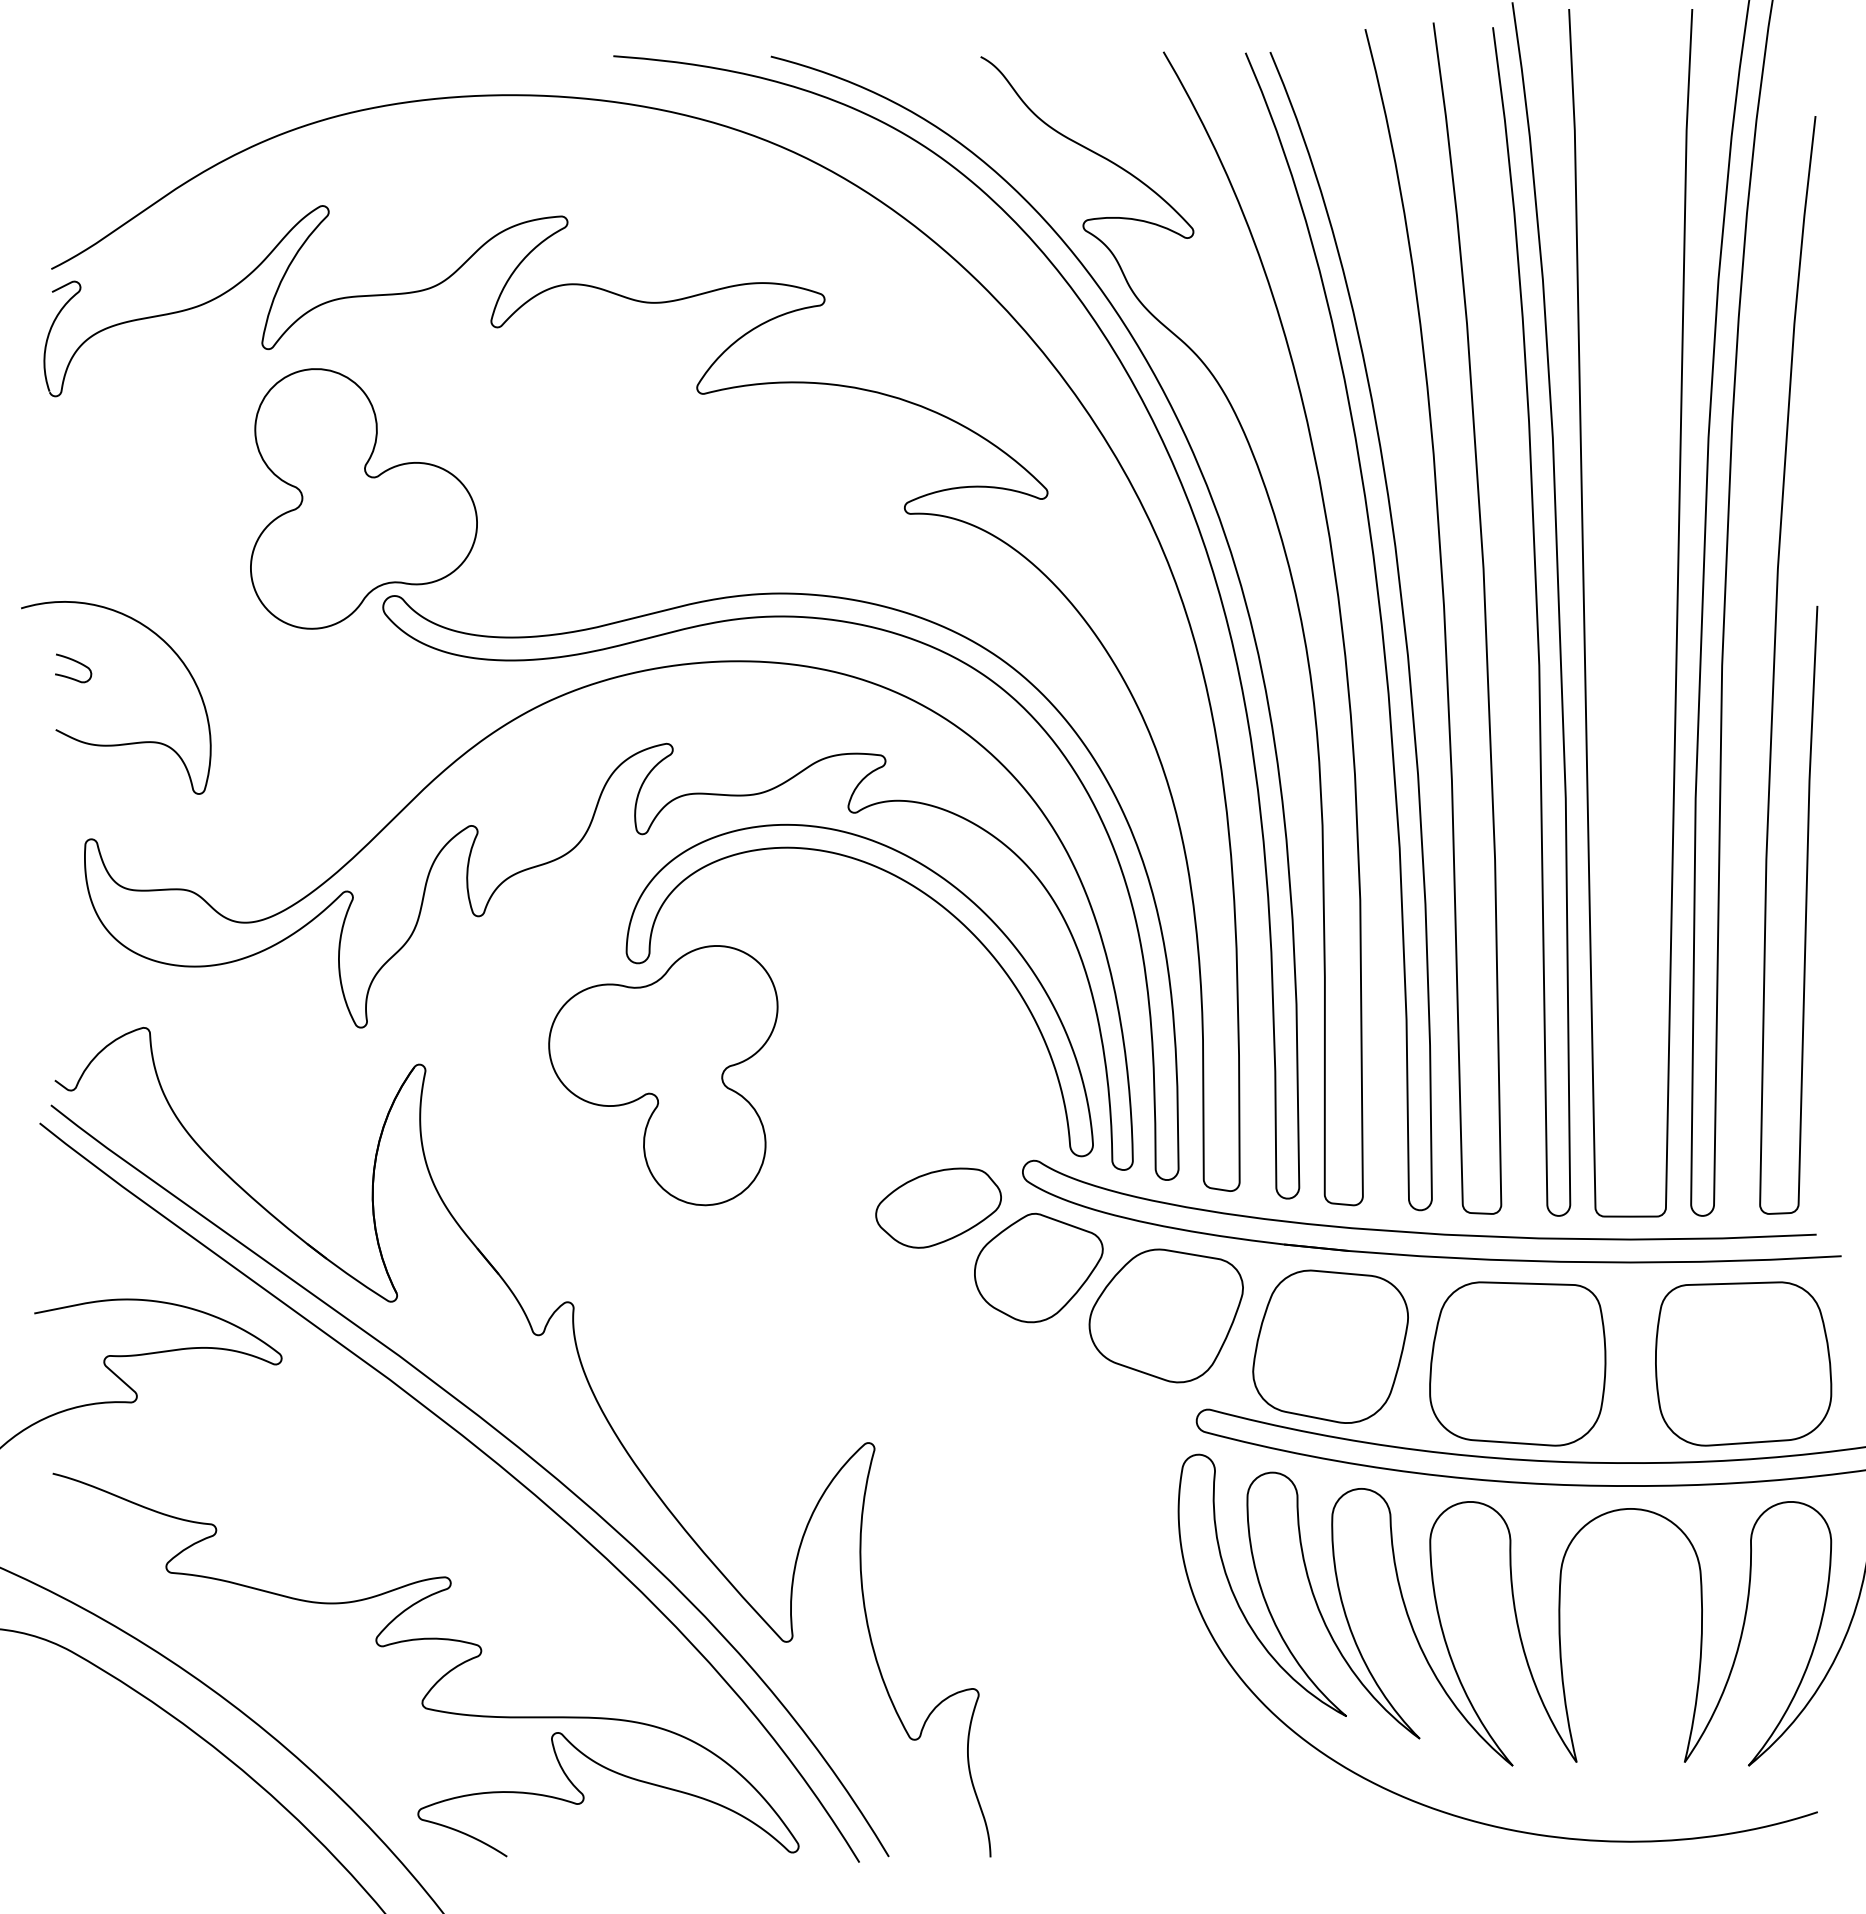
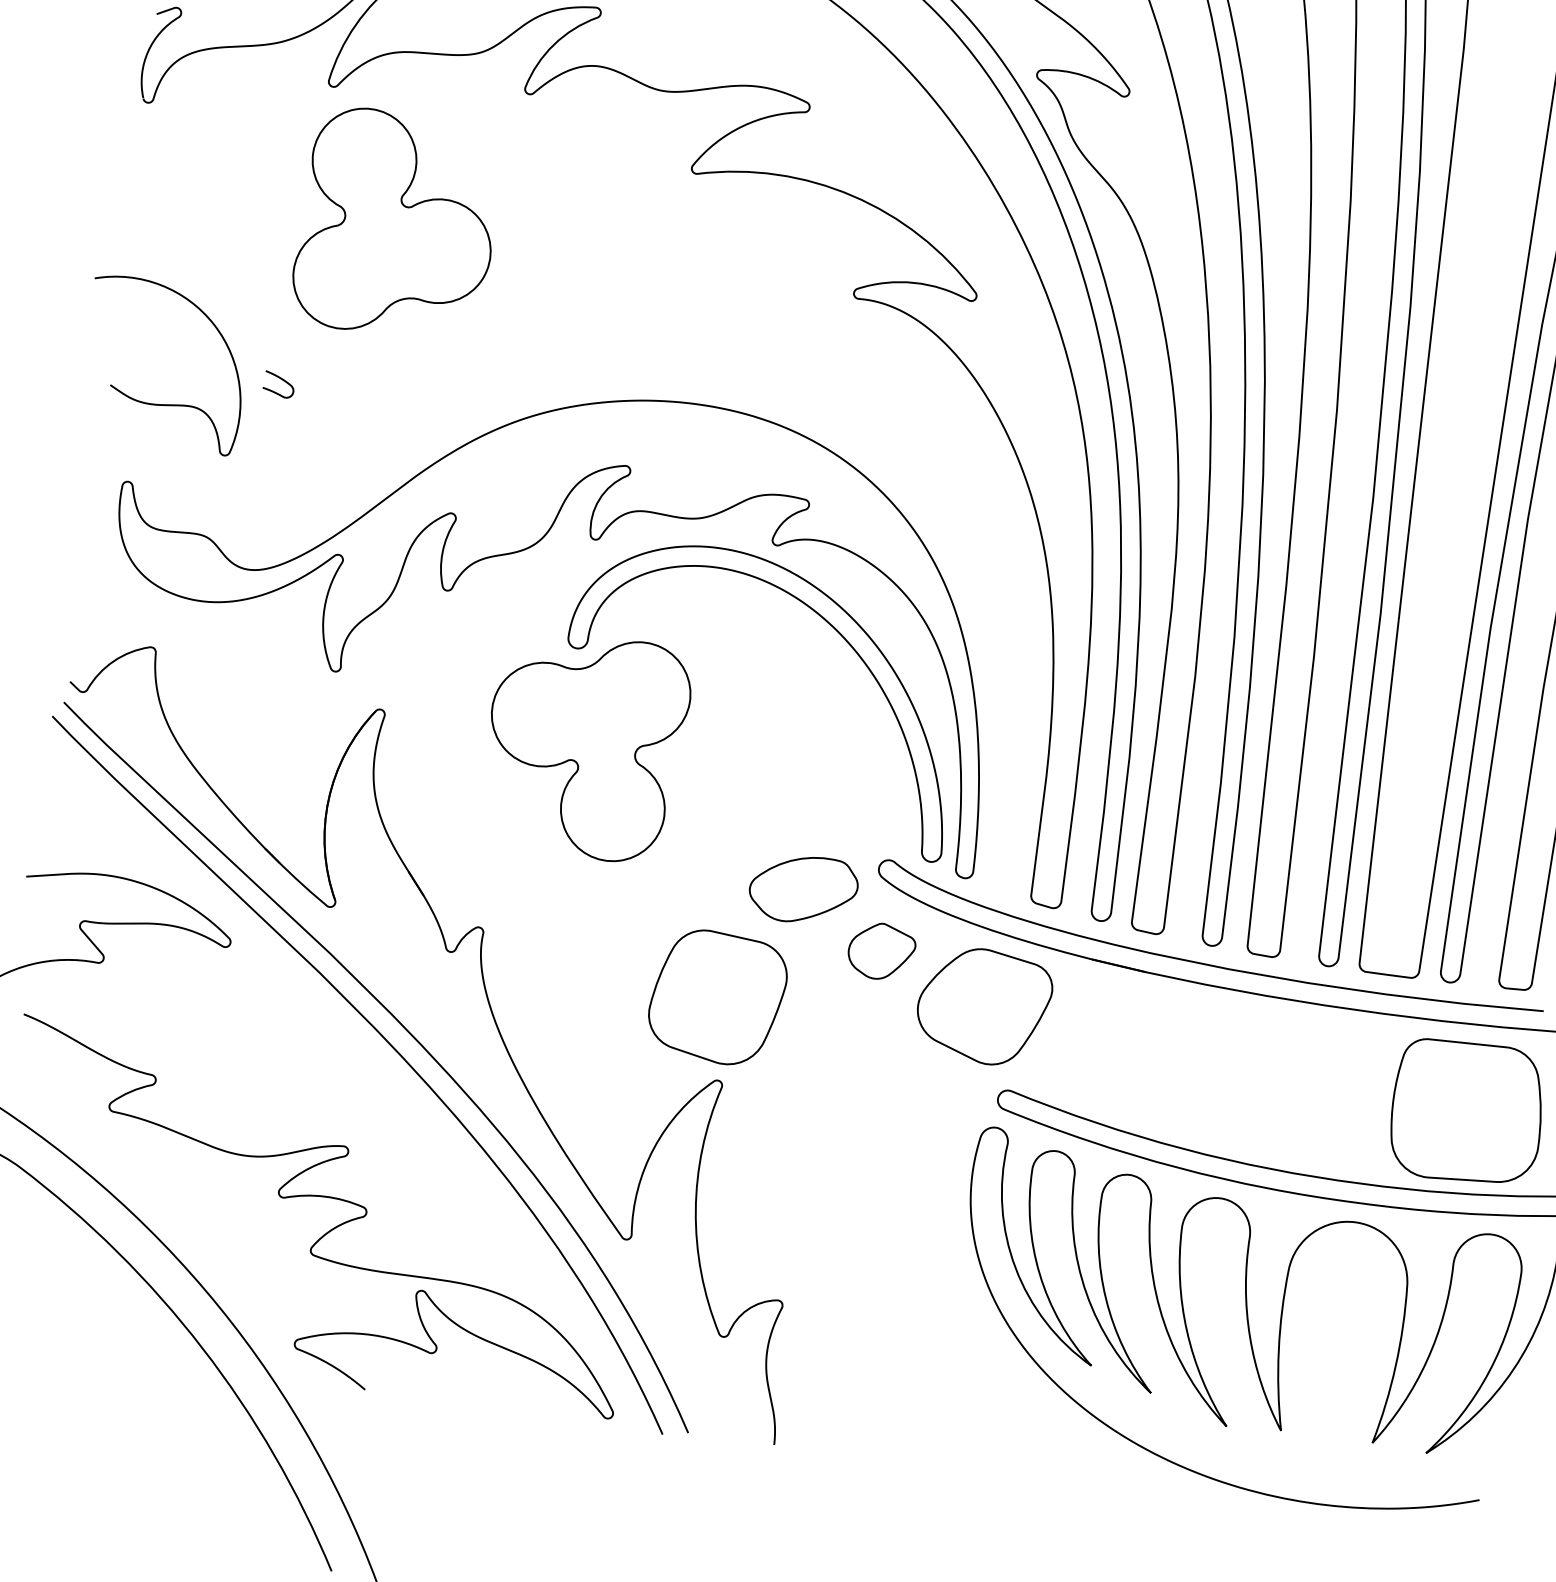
part: (759, 618) -> (718, 370), removed
curve: (75, 662) -> (281, 380), moved
part: (1038, 1267) -> (881, 951), size x0.6
part: (1330, 1346) -> (717, 997), moved
part: (1517, 1363) -> (1276, 1086), removed

